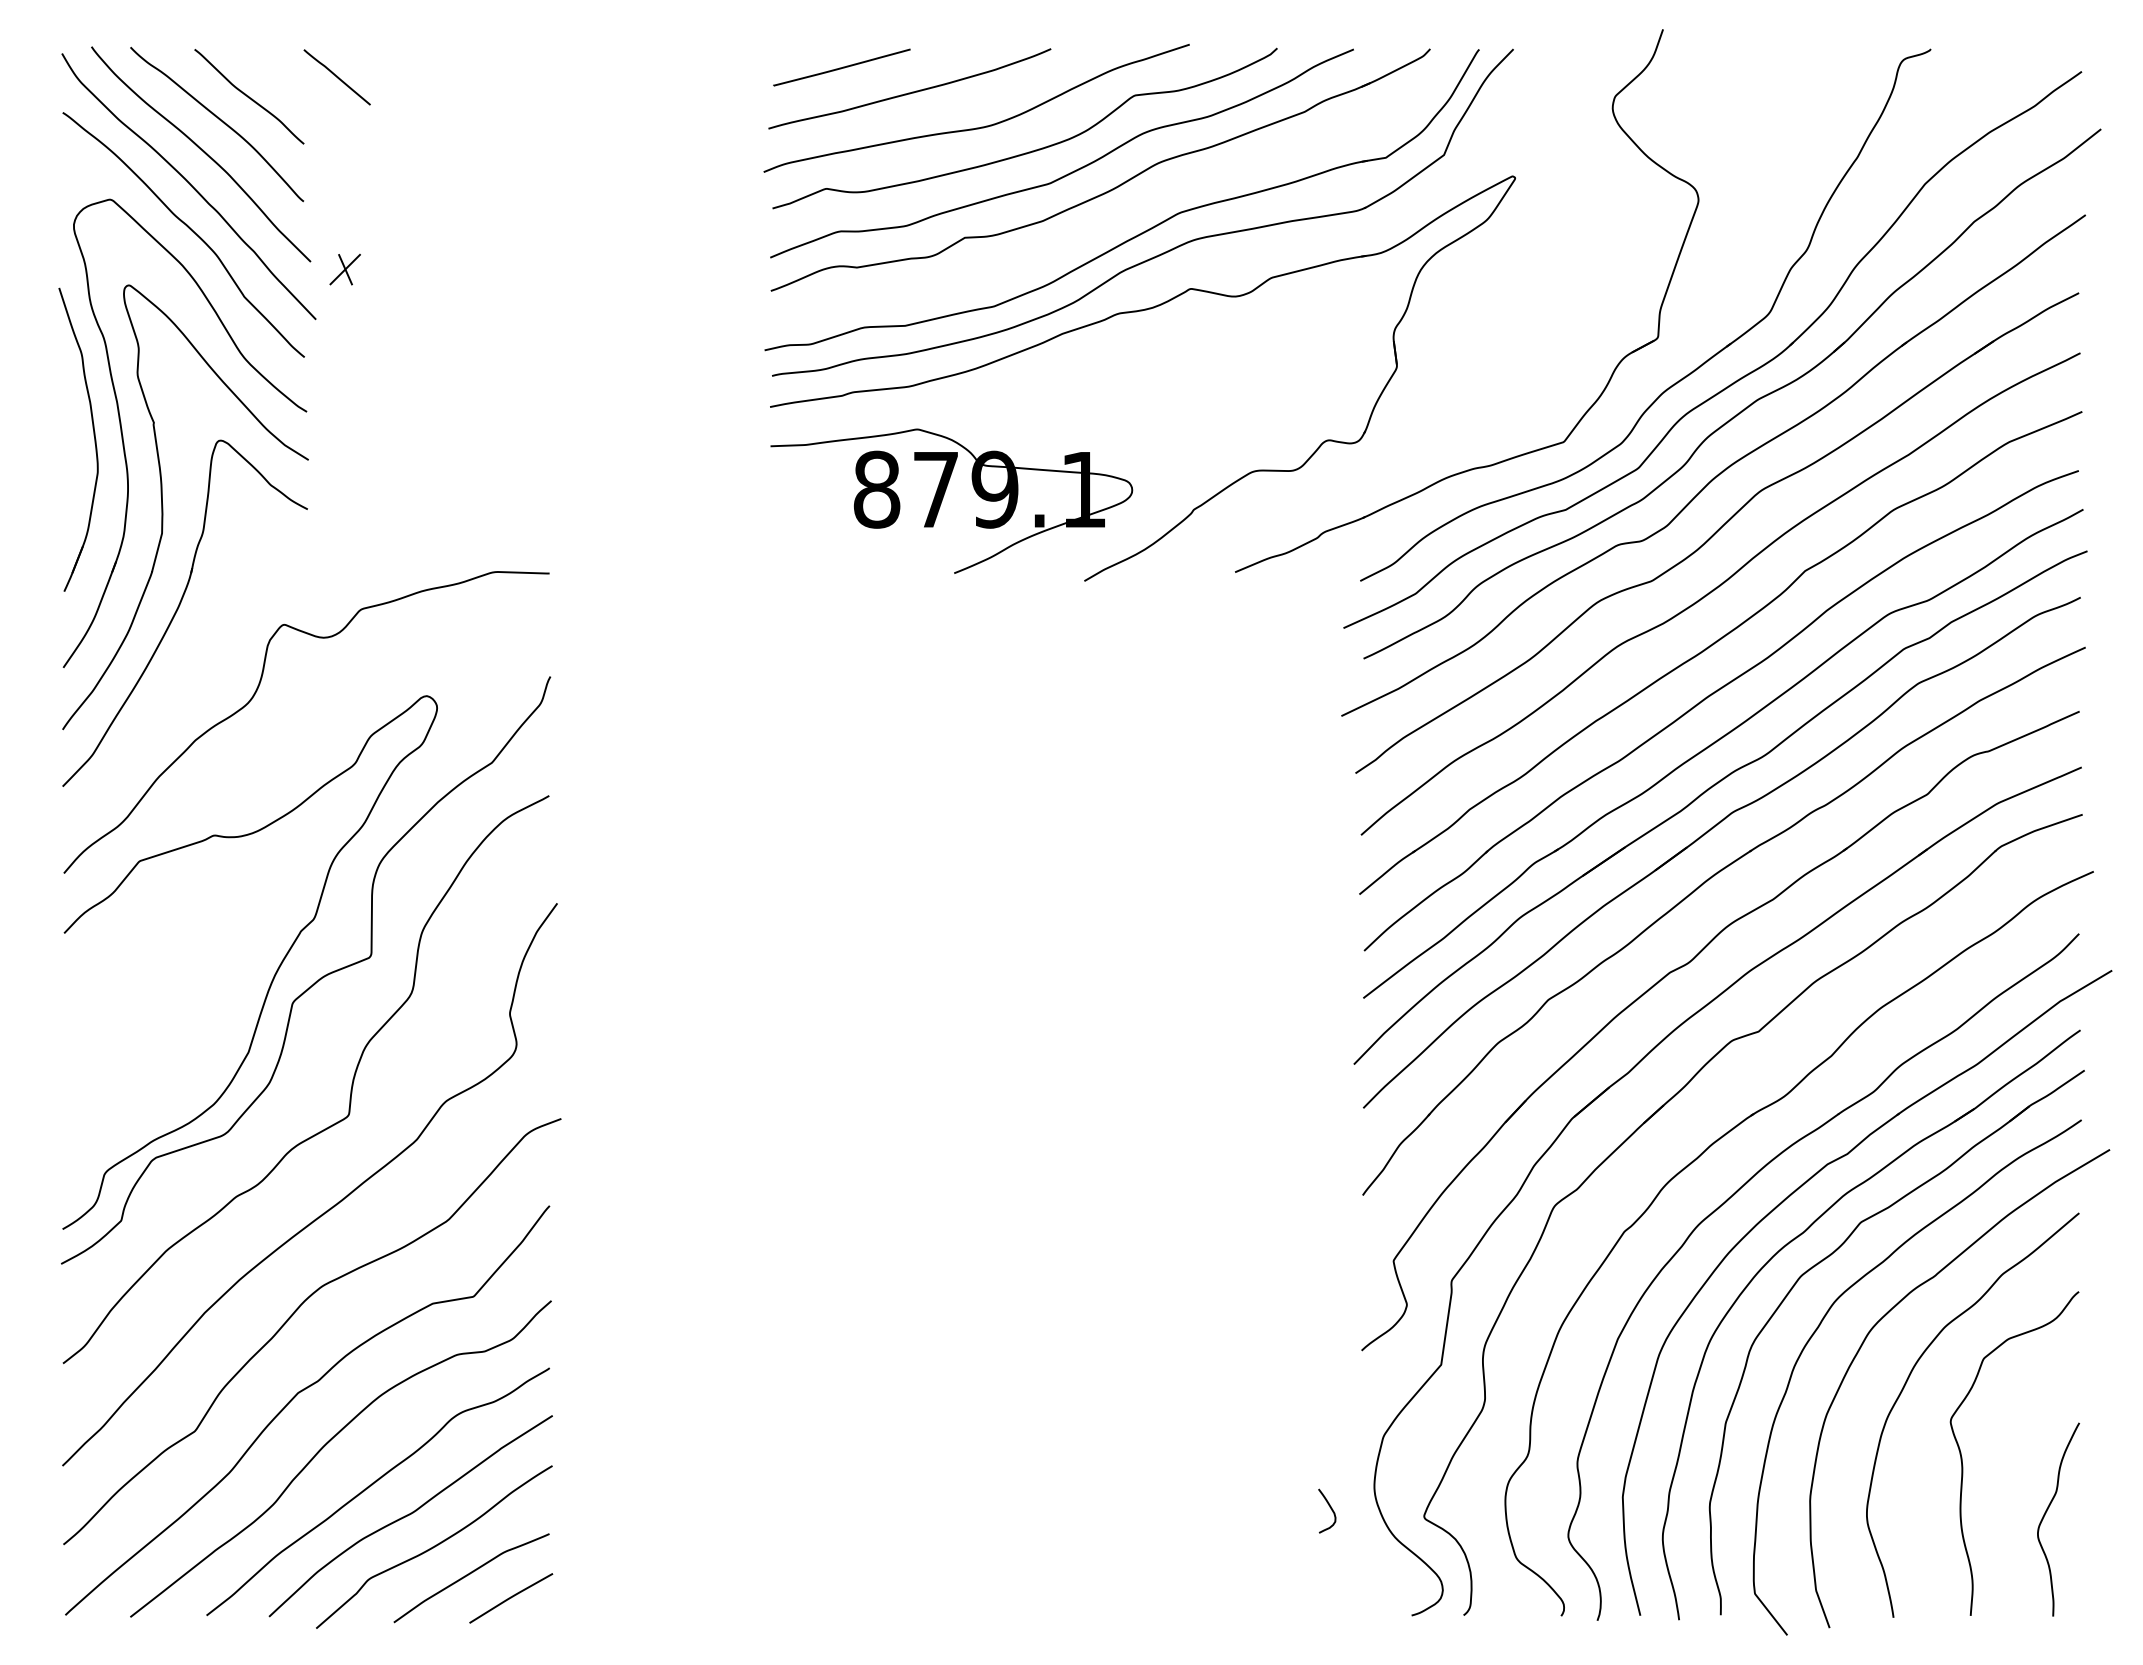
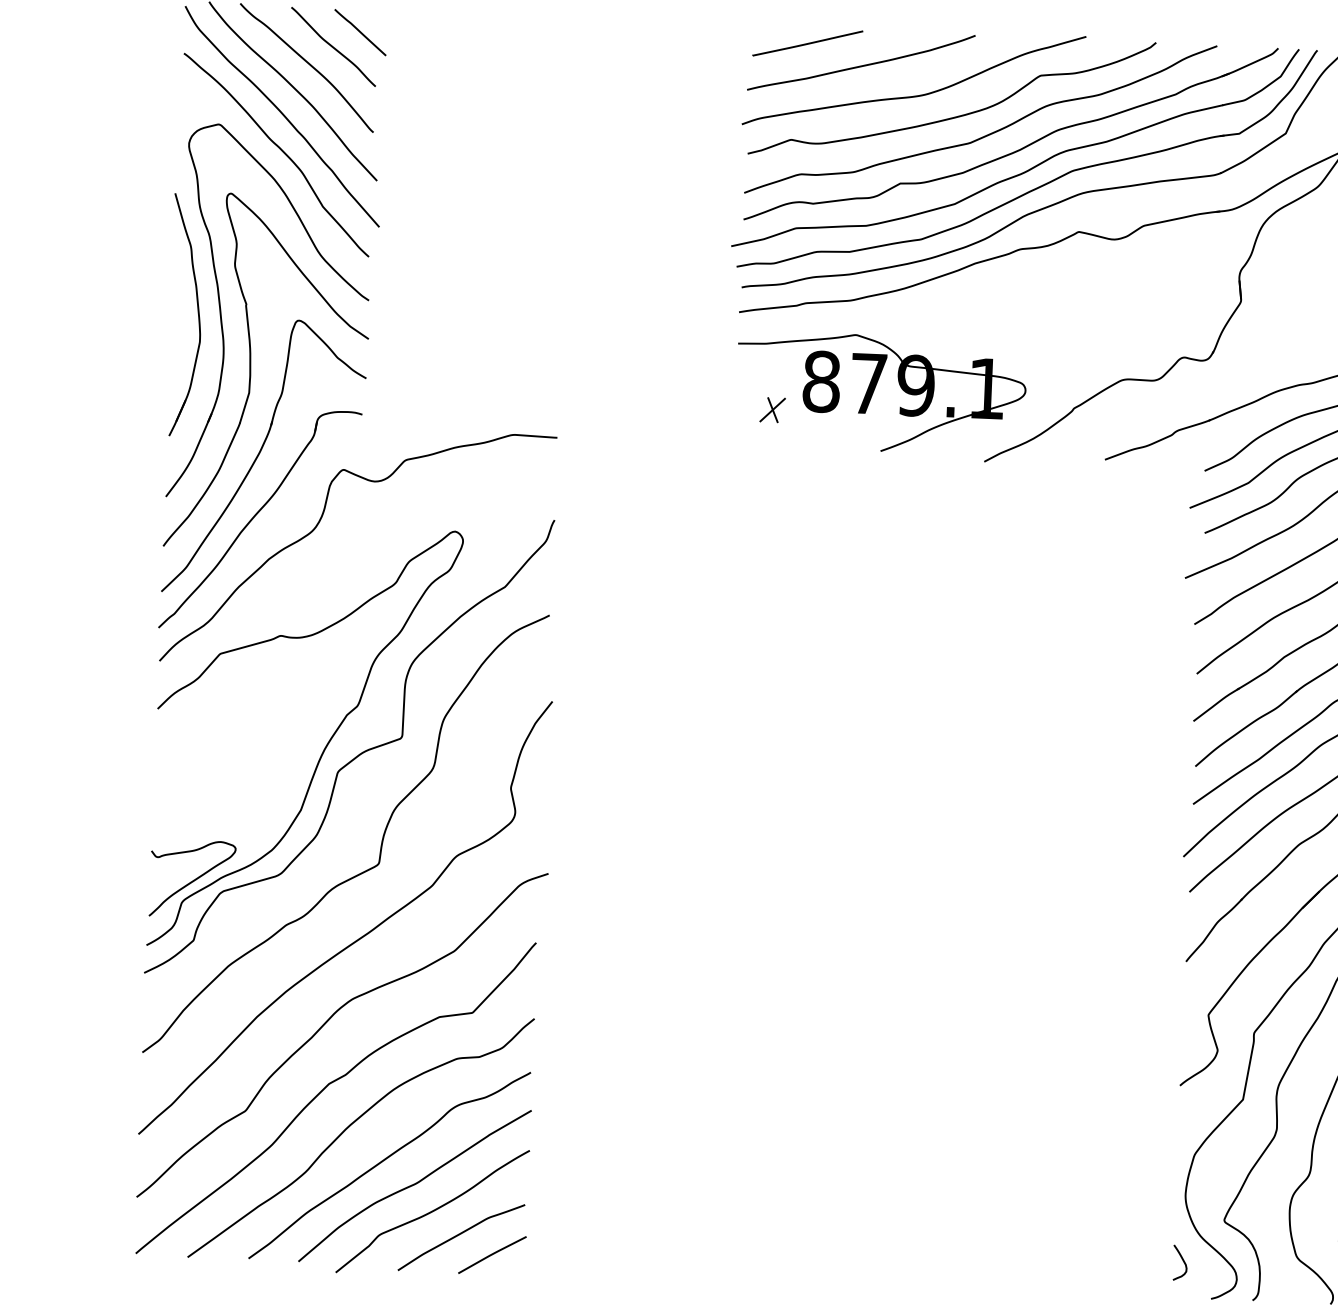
line: (336, 77) -> (359, 32), moved
part: (1120, 215) -> (1025, 170), added
part: (344, 269) -> (772, 409), moved
part: (177, 686) -> (256, 515), added
curve: (117, 1145) -> (193, 880), added
curve: (1329, 1507) -> (1182, 1260), moved

